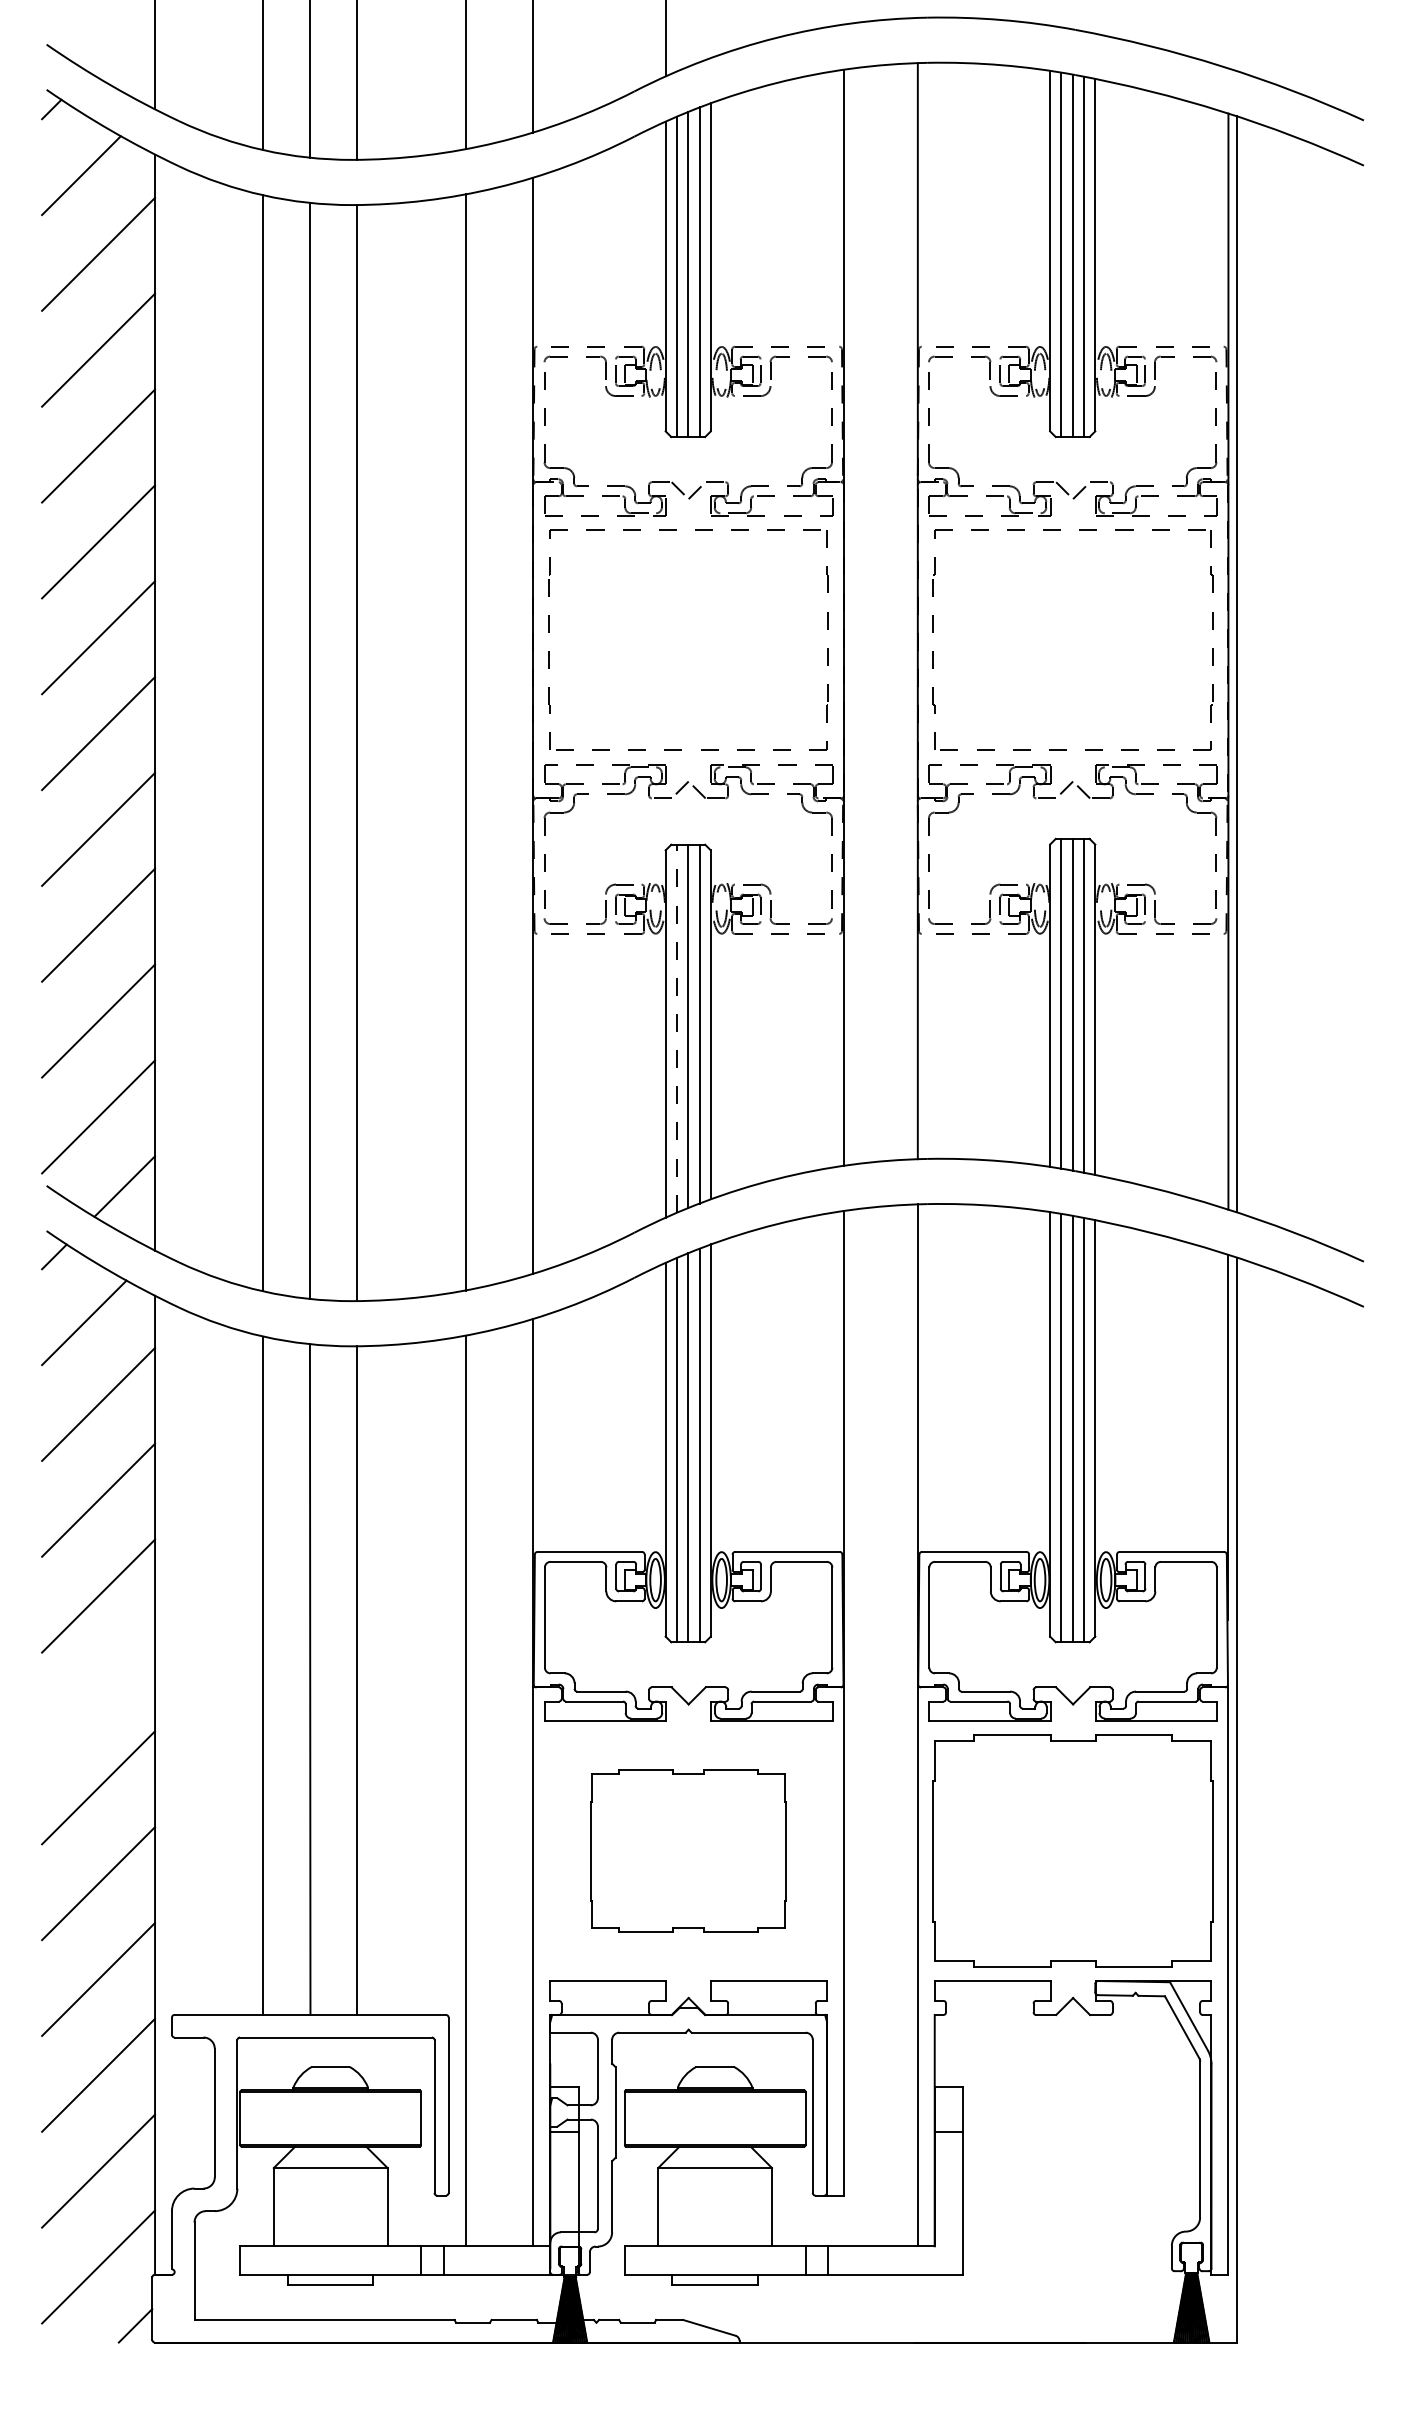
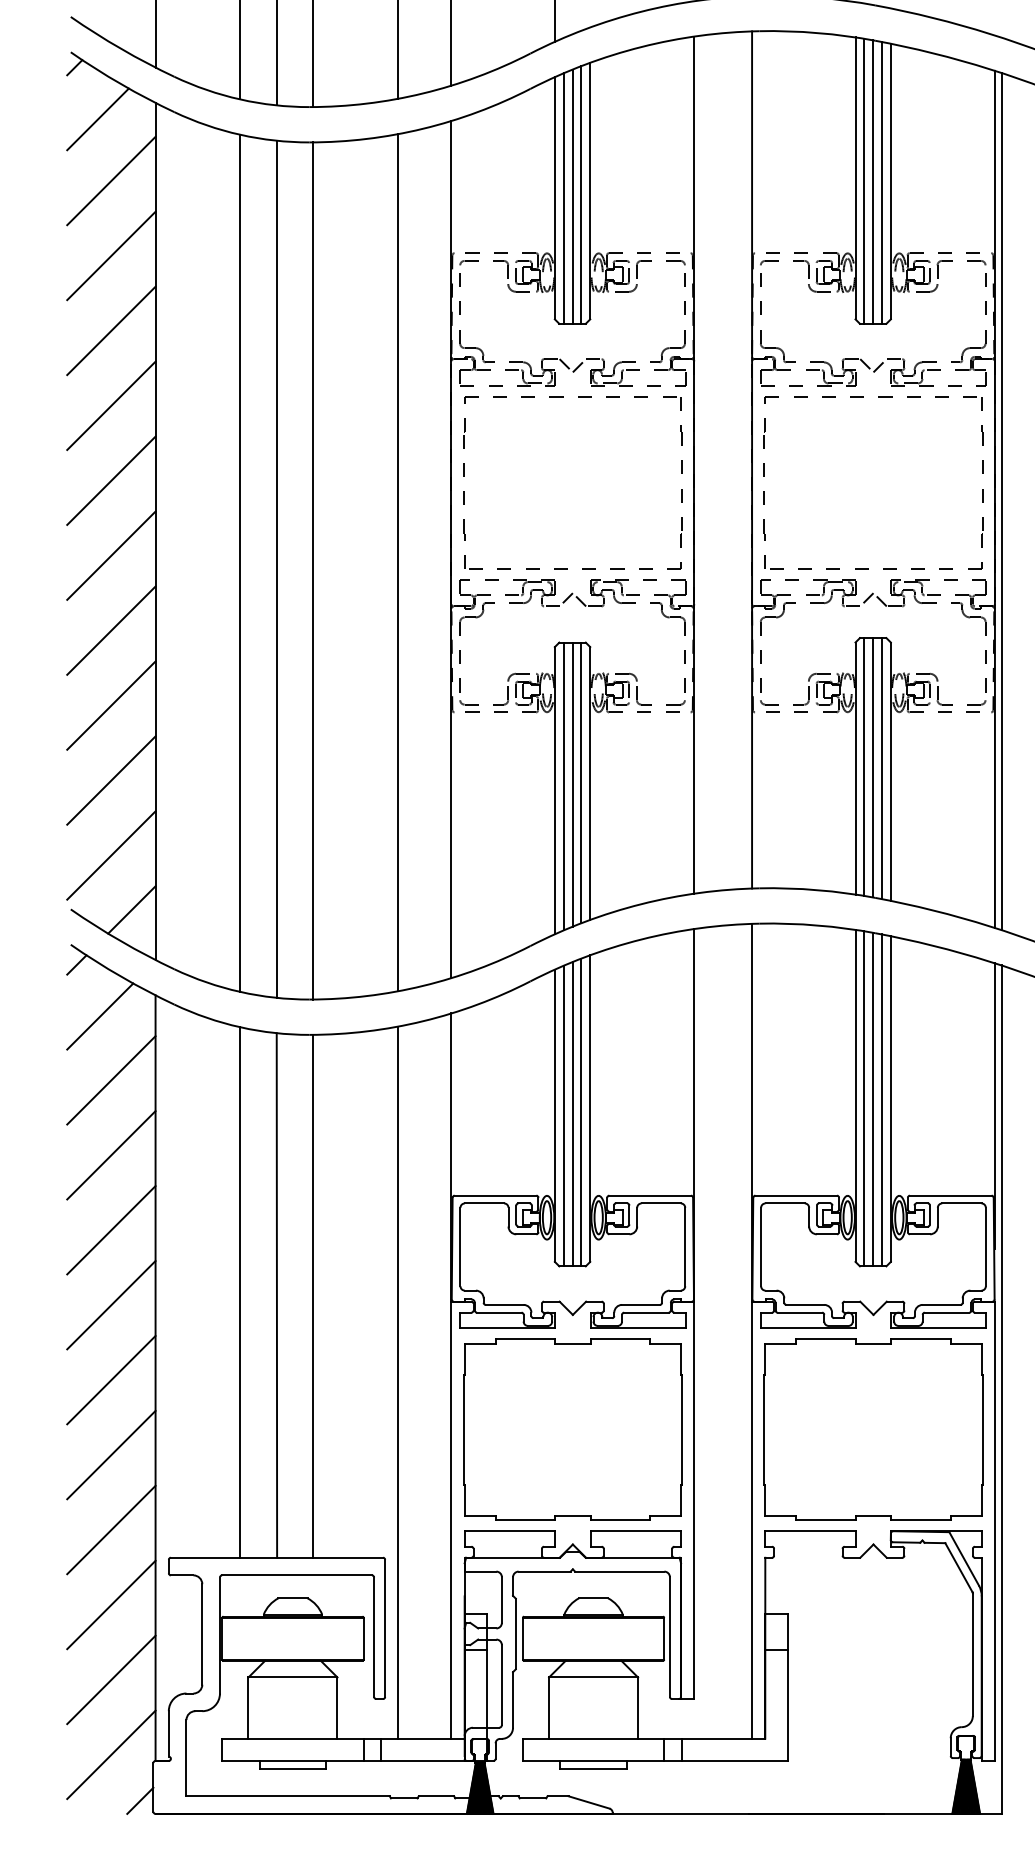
line: (676, 1028) -> (563, 786), dashed -> solid
line: (98, 1691) -> (111, 1304), added
part: (688, 1850) -> (572, 1429), size x1.43

